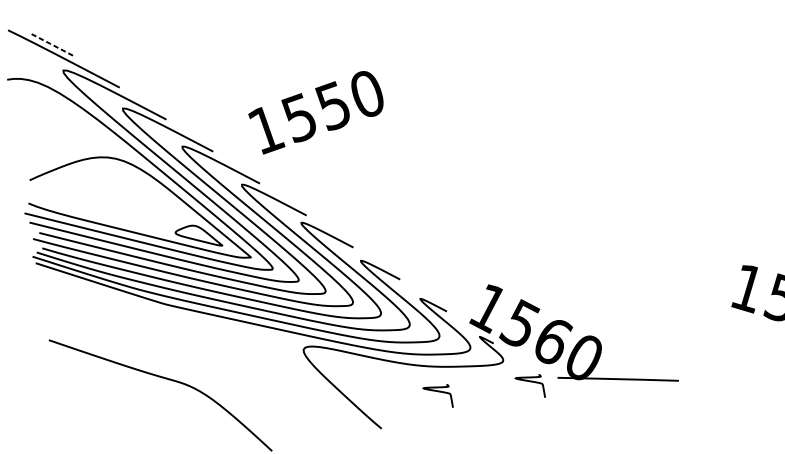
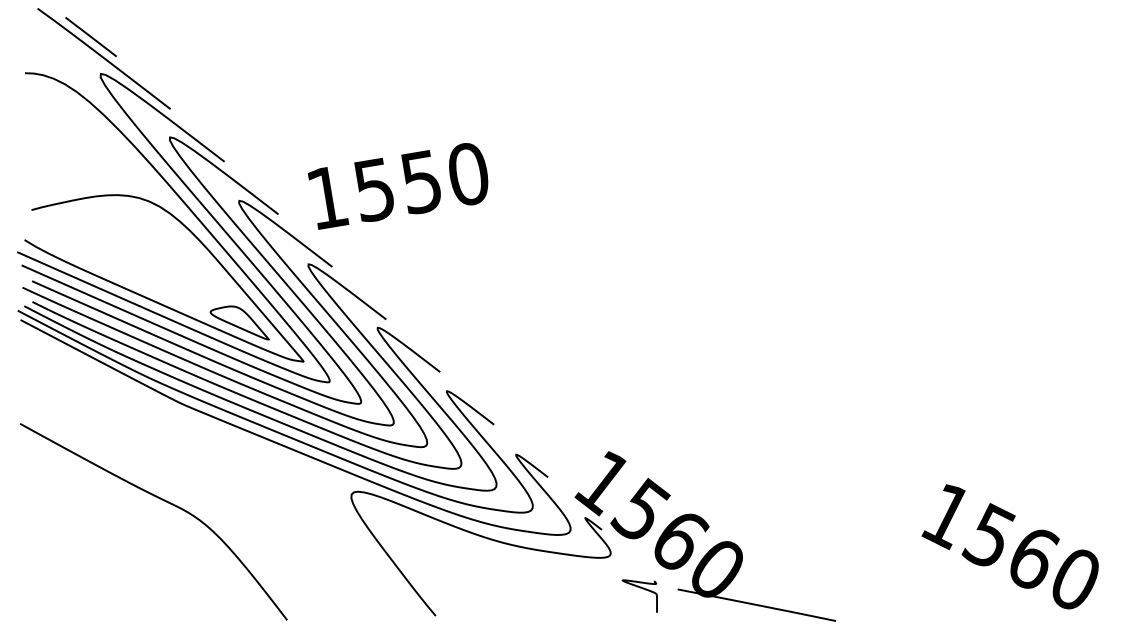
line: (50, 44) -> (90, 36), dashed -> solid
text: (317, 112) -> (398, 186), moved
curve: (439, 392) -> (519, 581), removed

